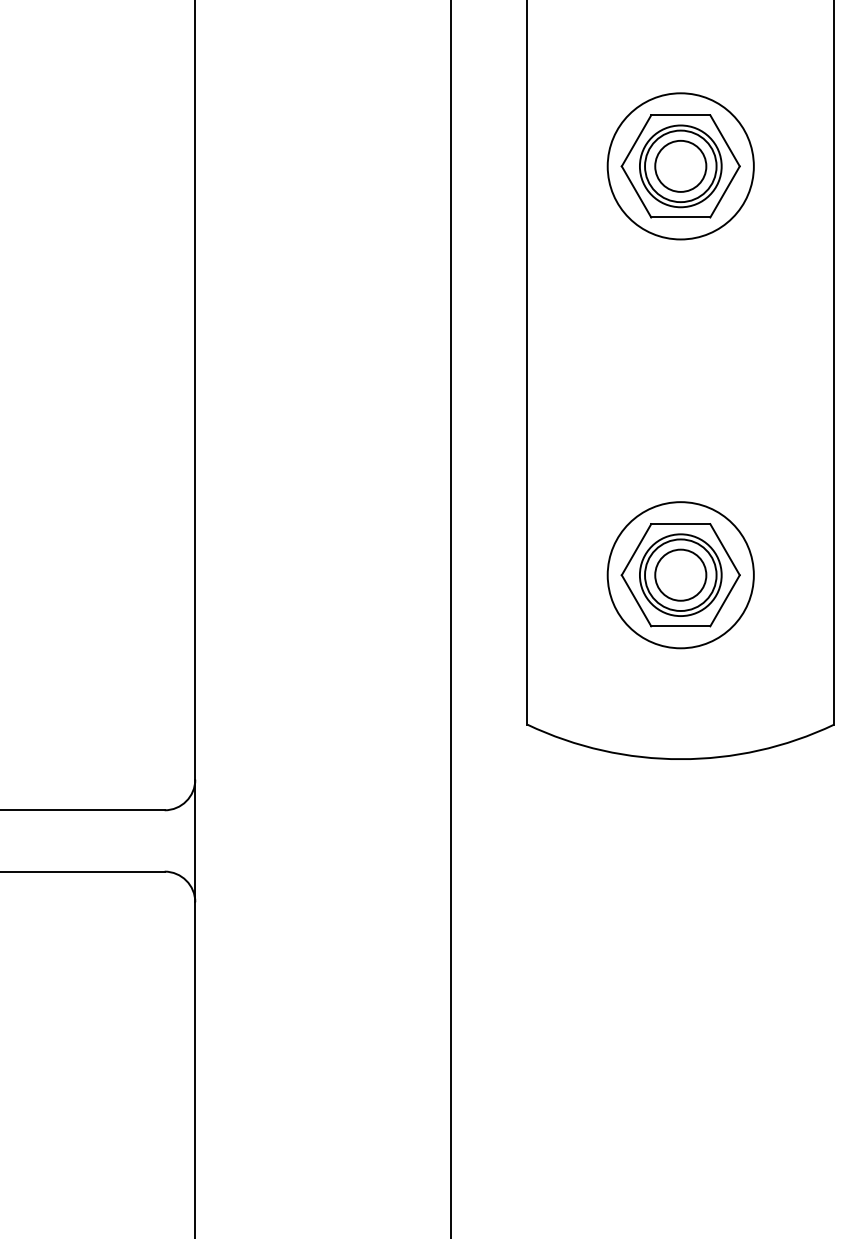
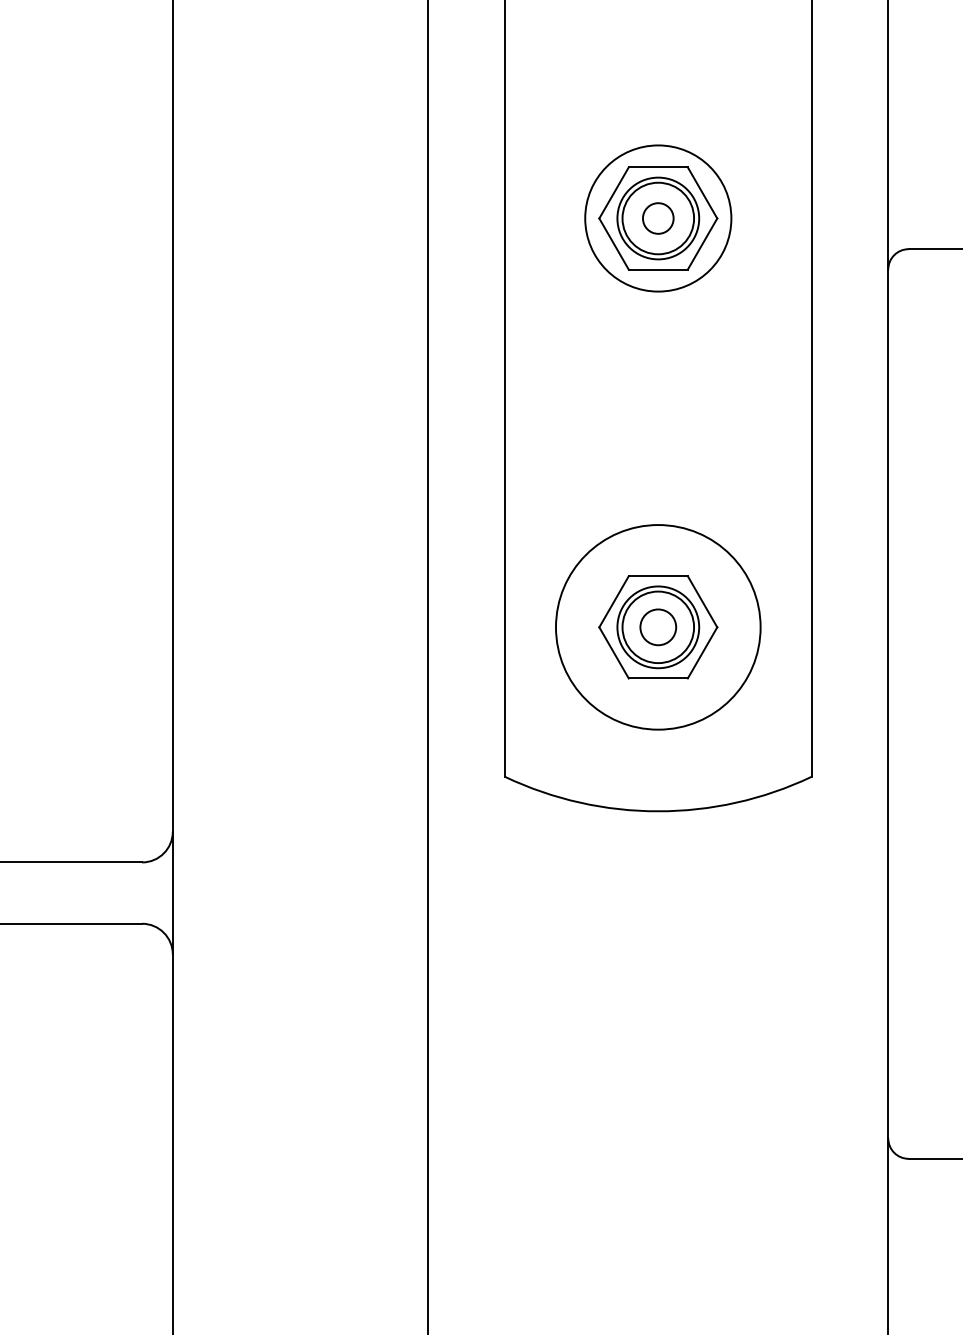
circle: (679, 166) -> (657, 218), size x0.6
circle: (679, 574) -> (657, 626), size x0.7
circle: (680, 575) -> (658, 627), size x1.4

